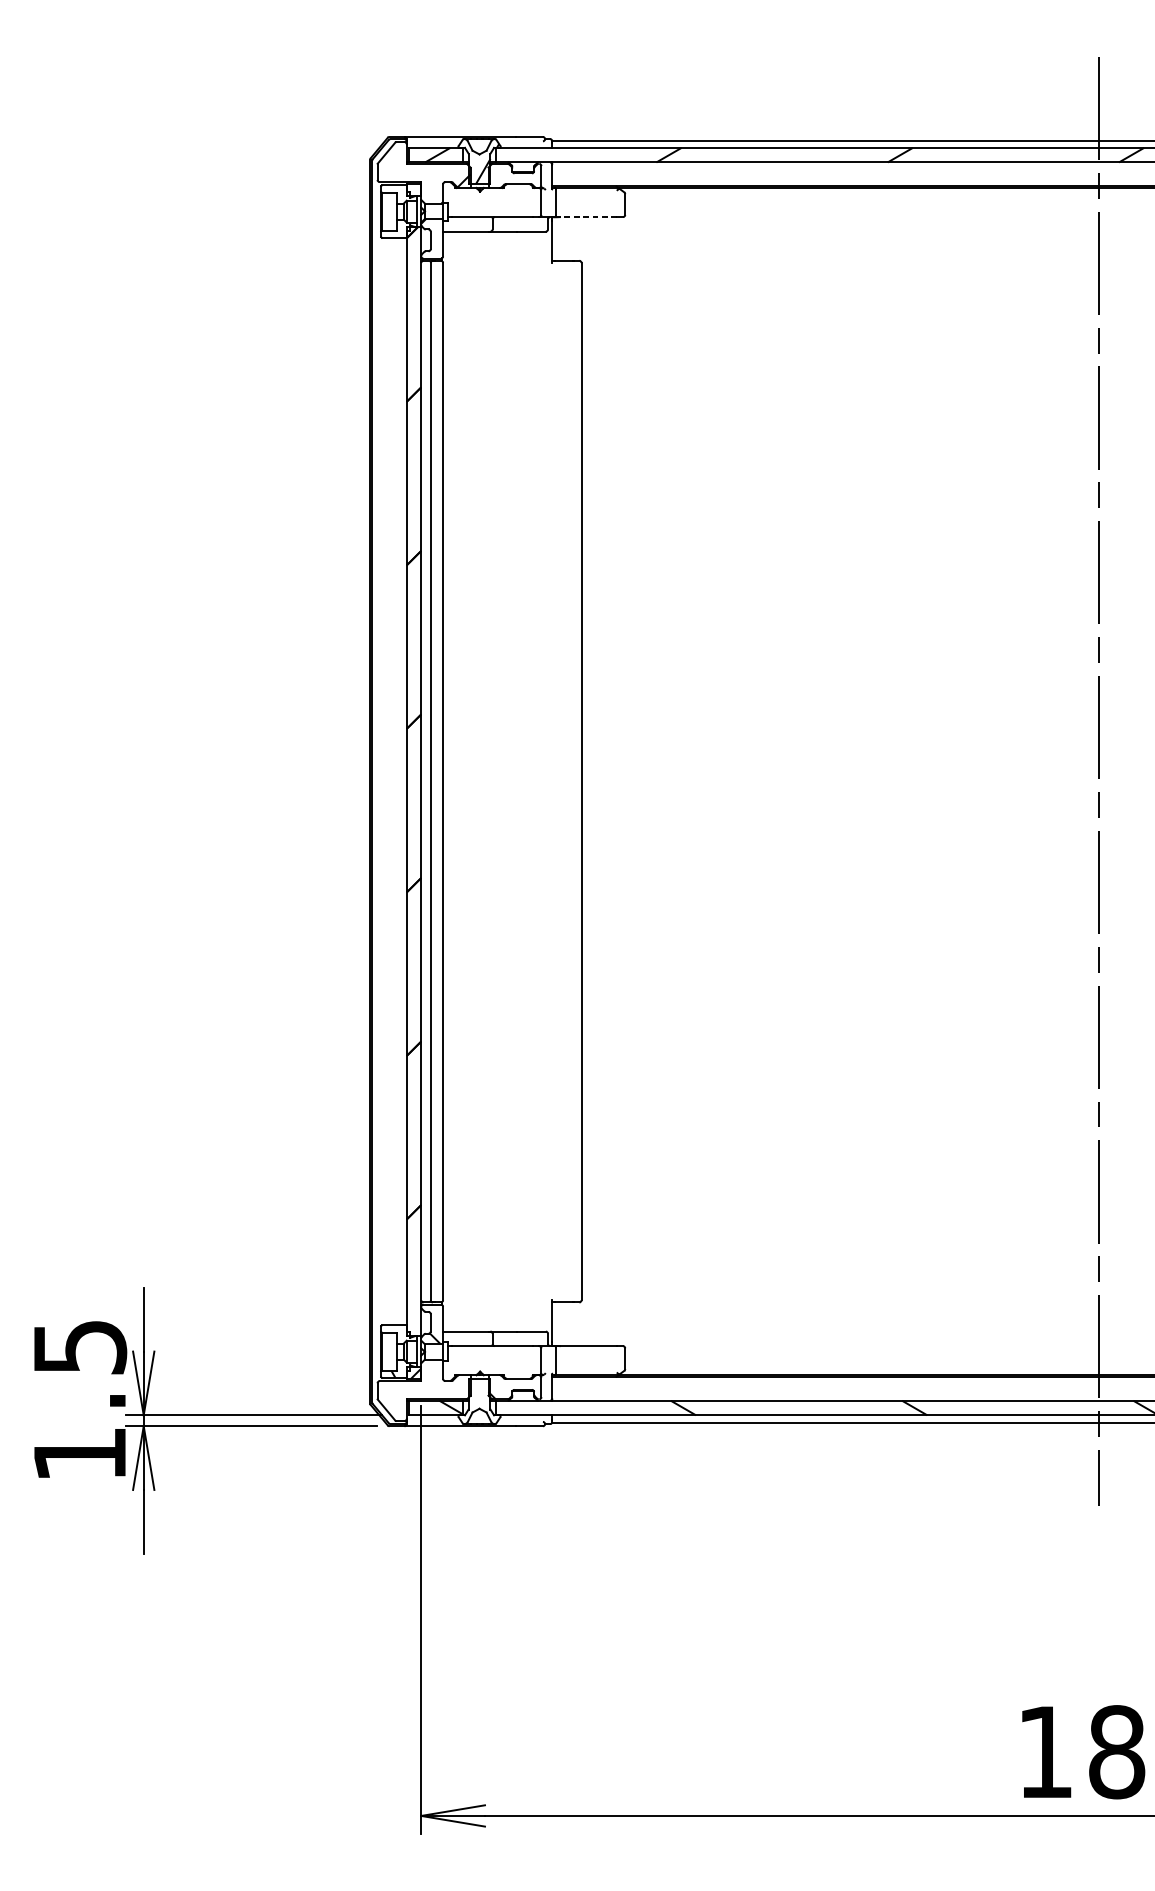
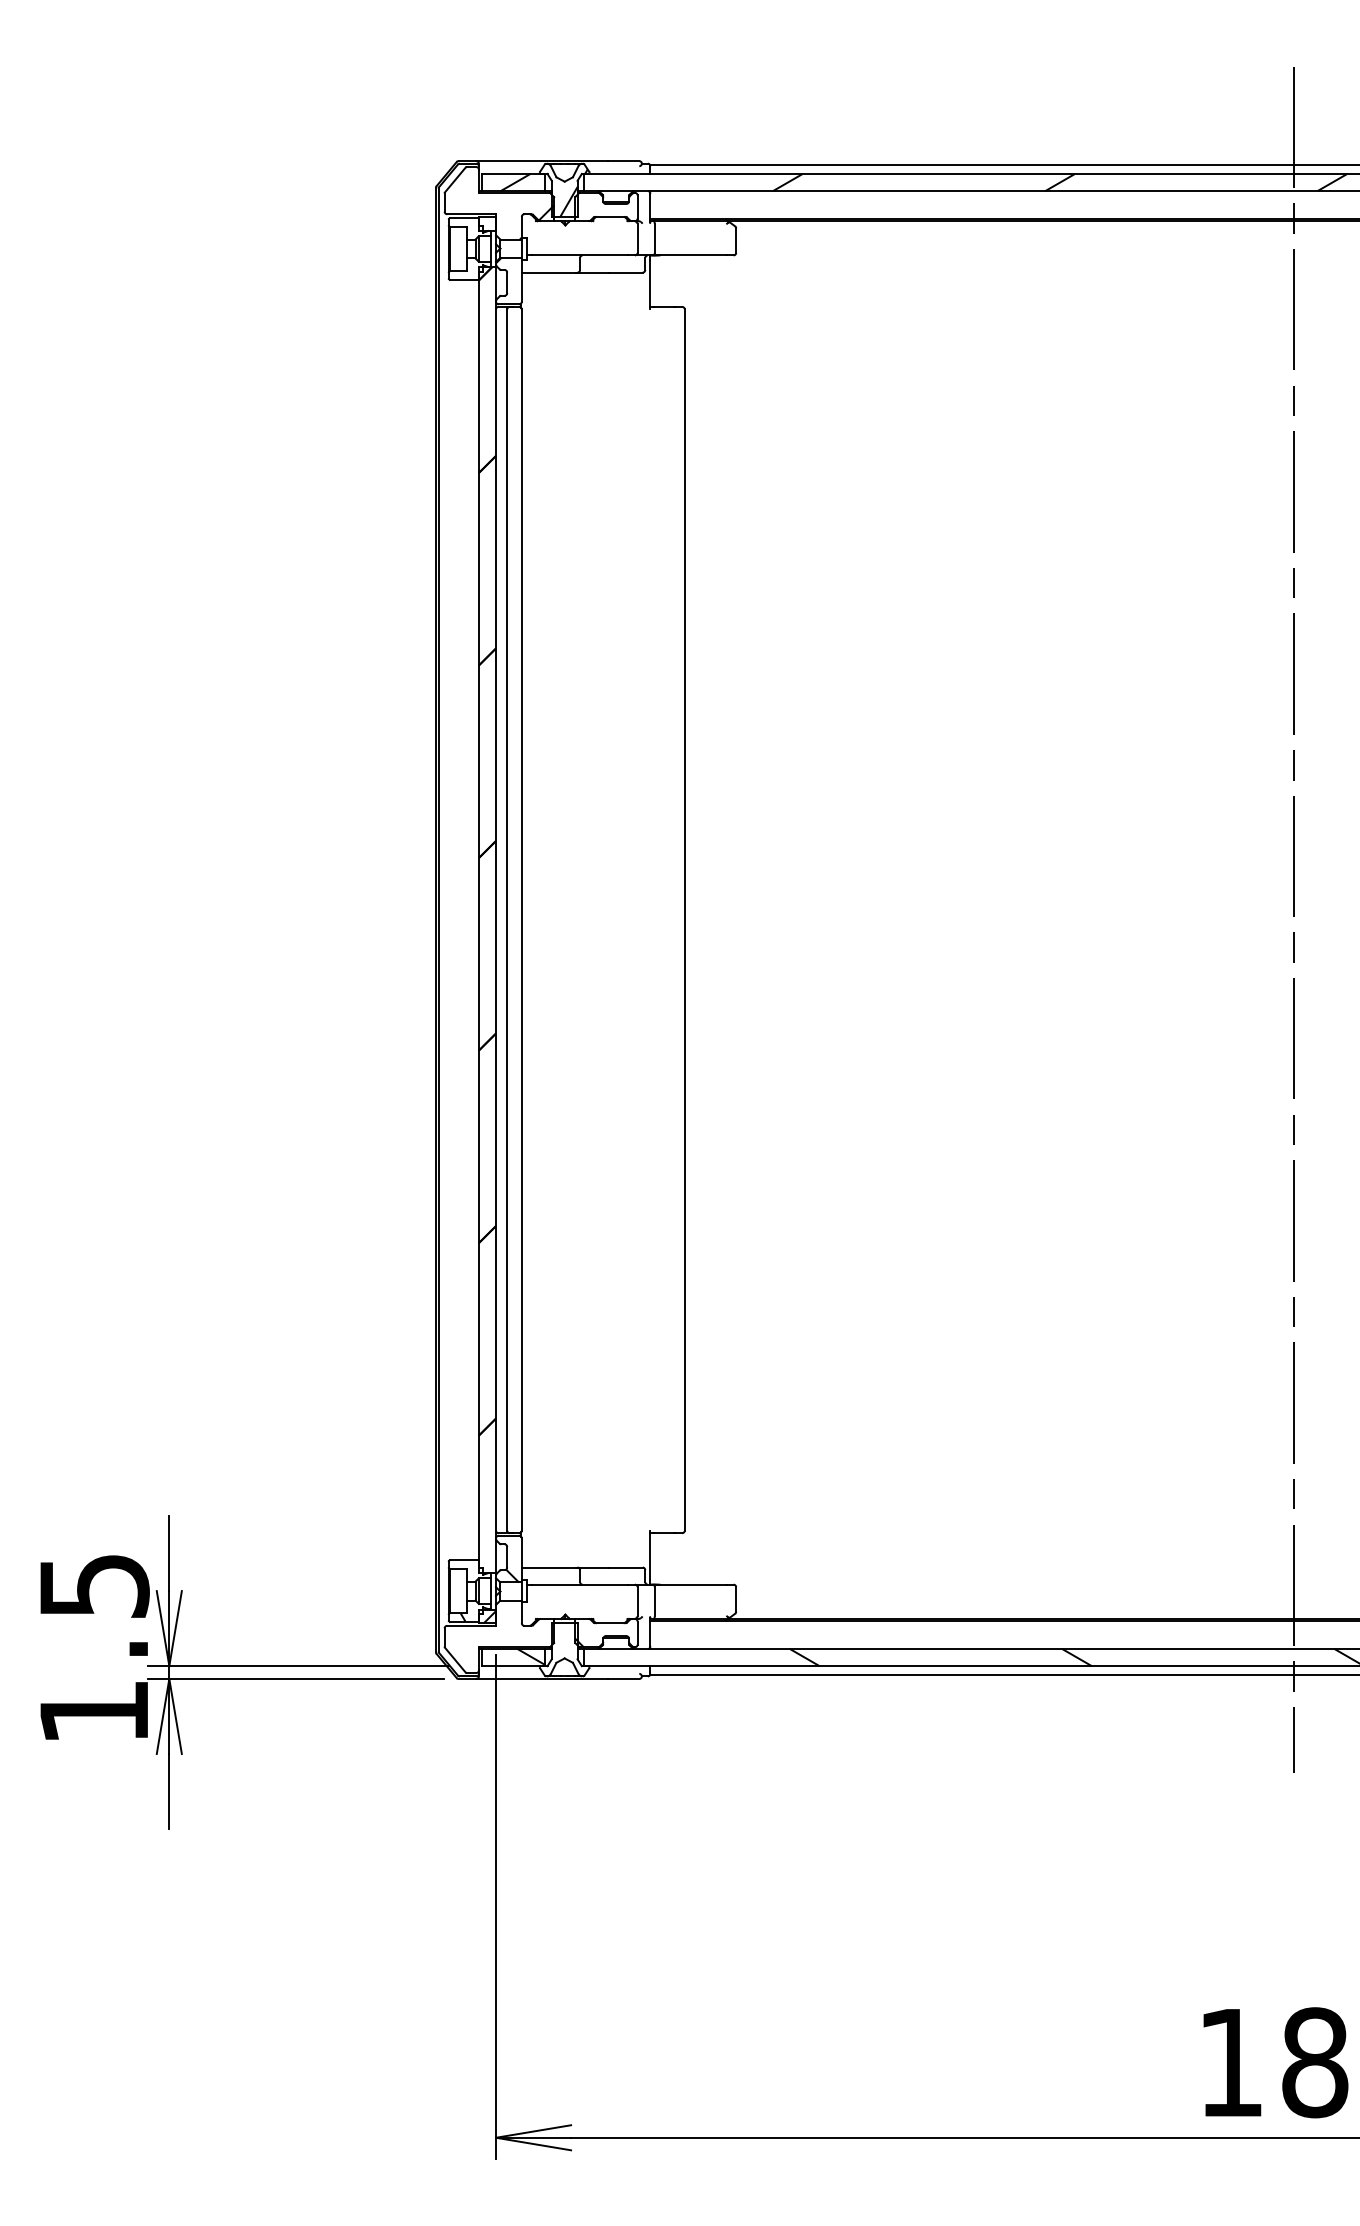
line: (586, 217) -> (690, 255), dashed -> solid

